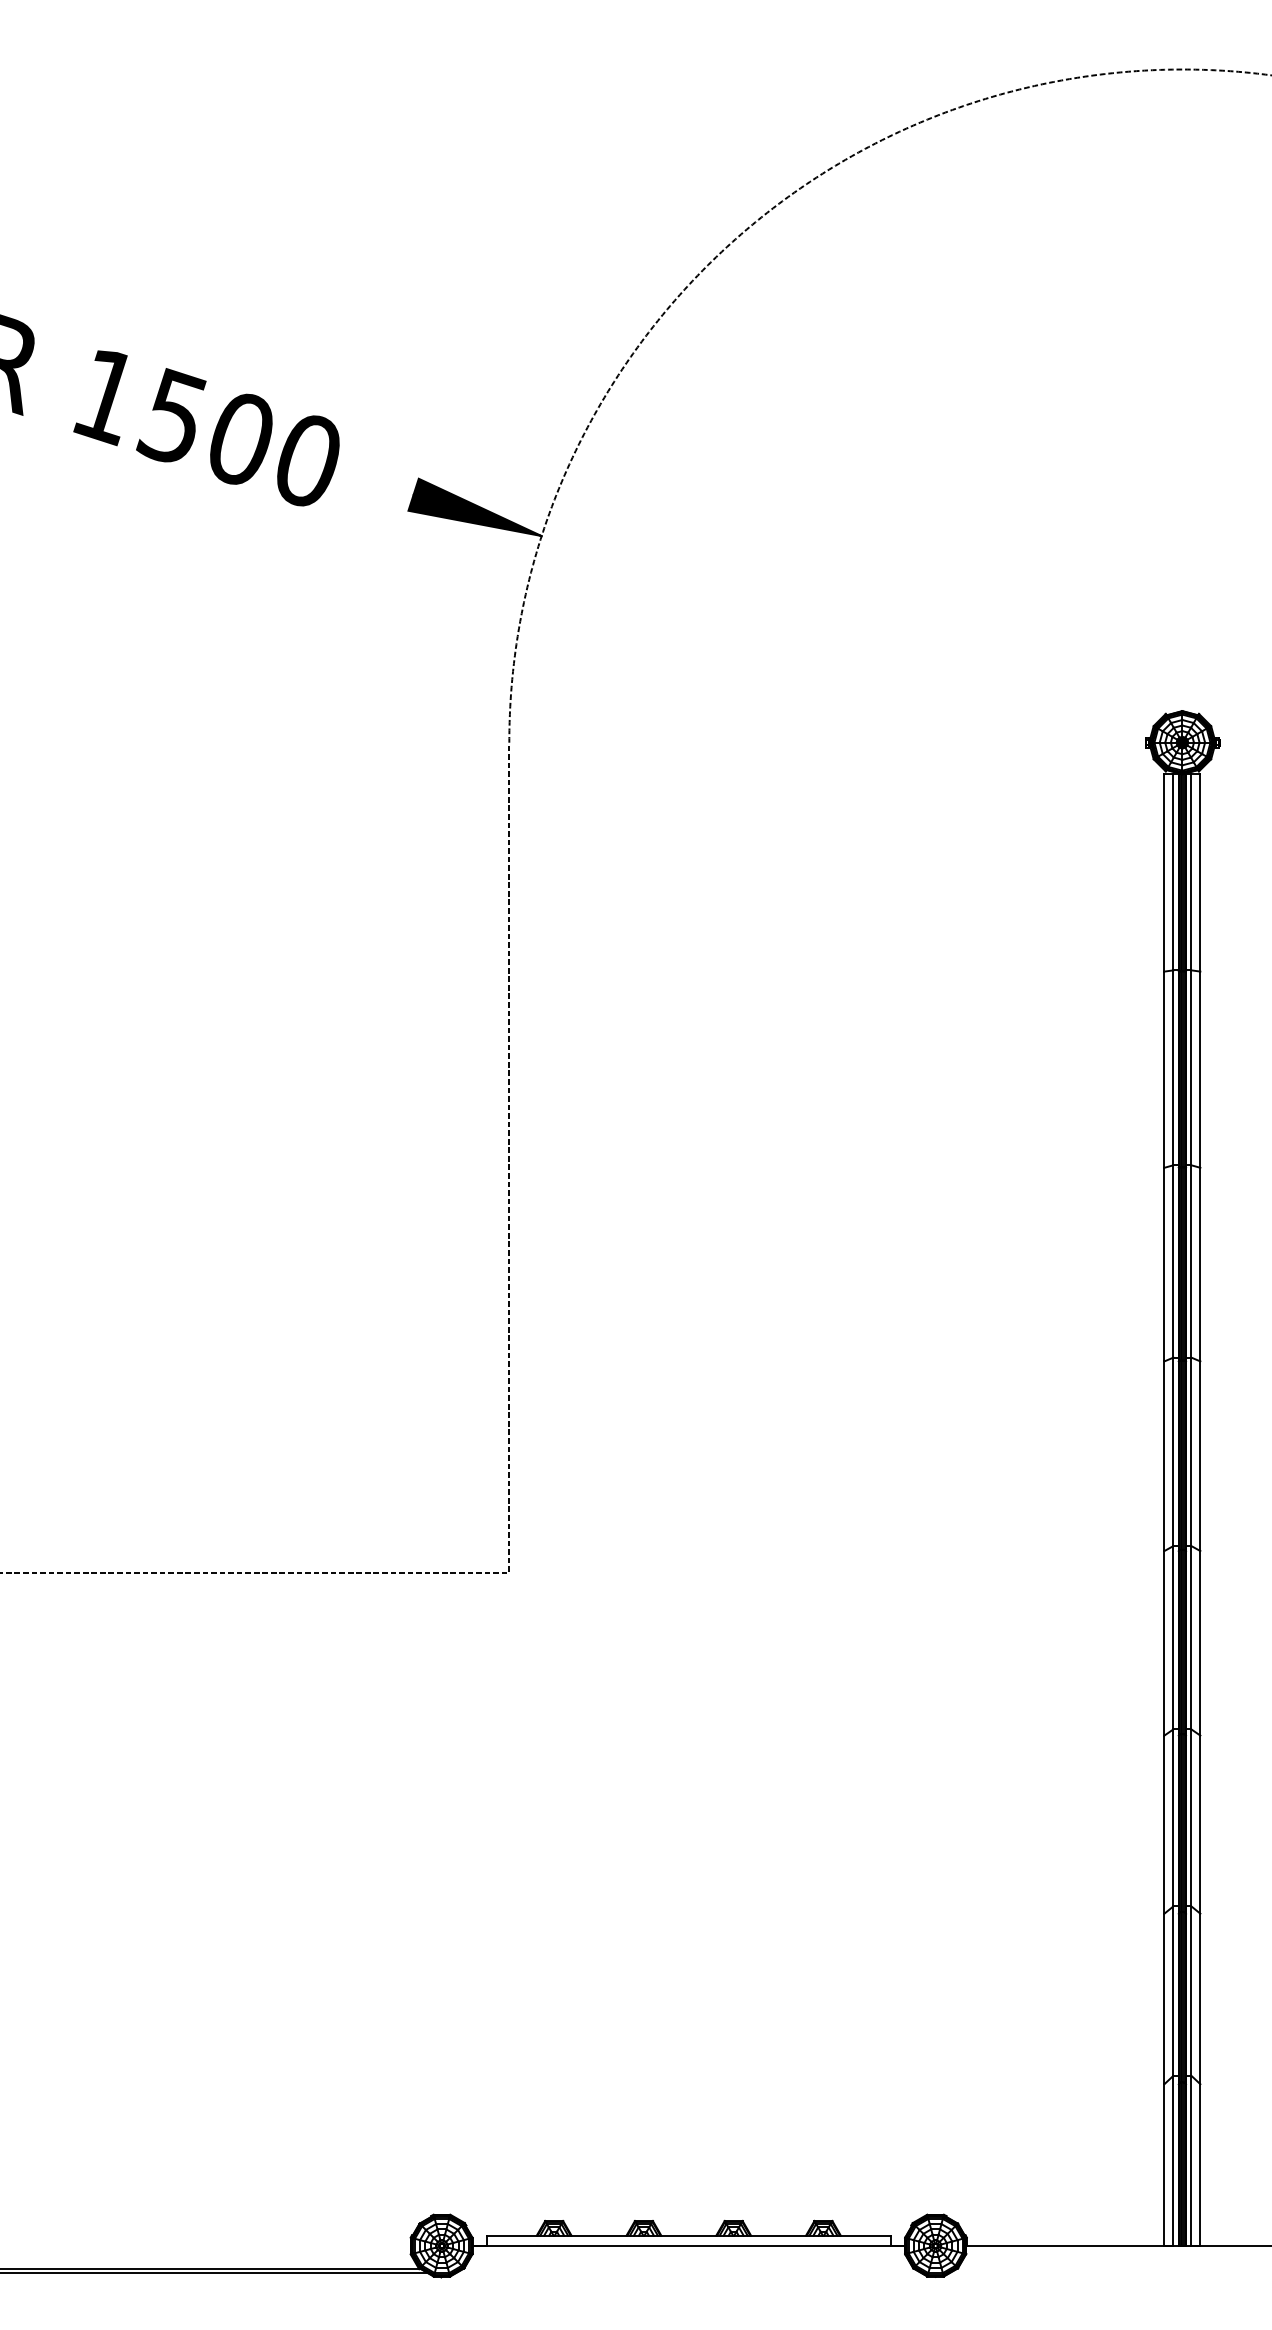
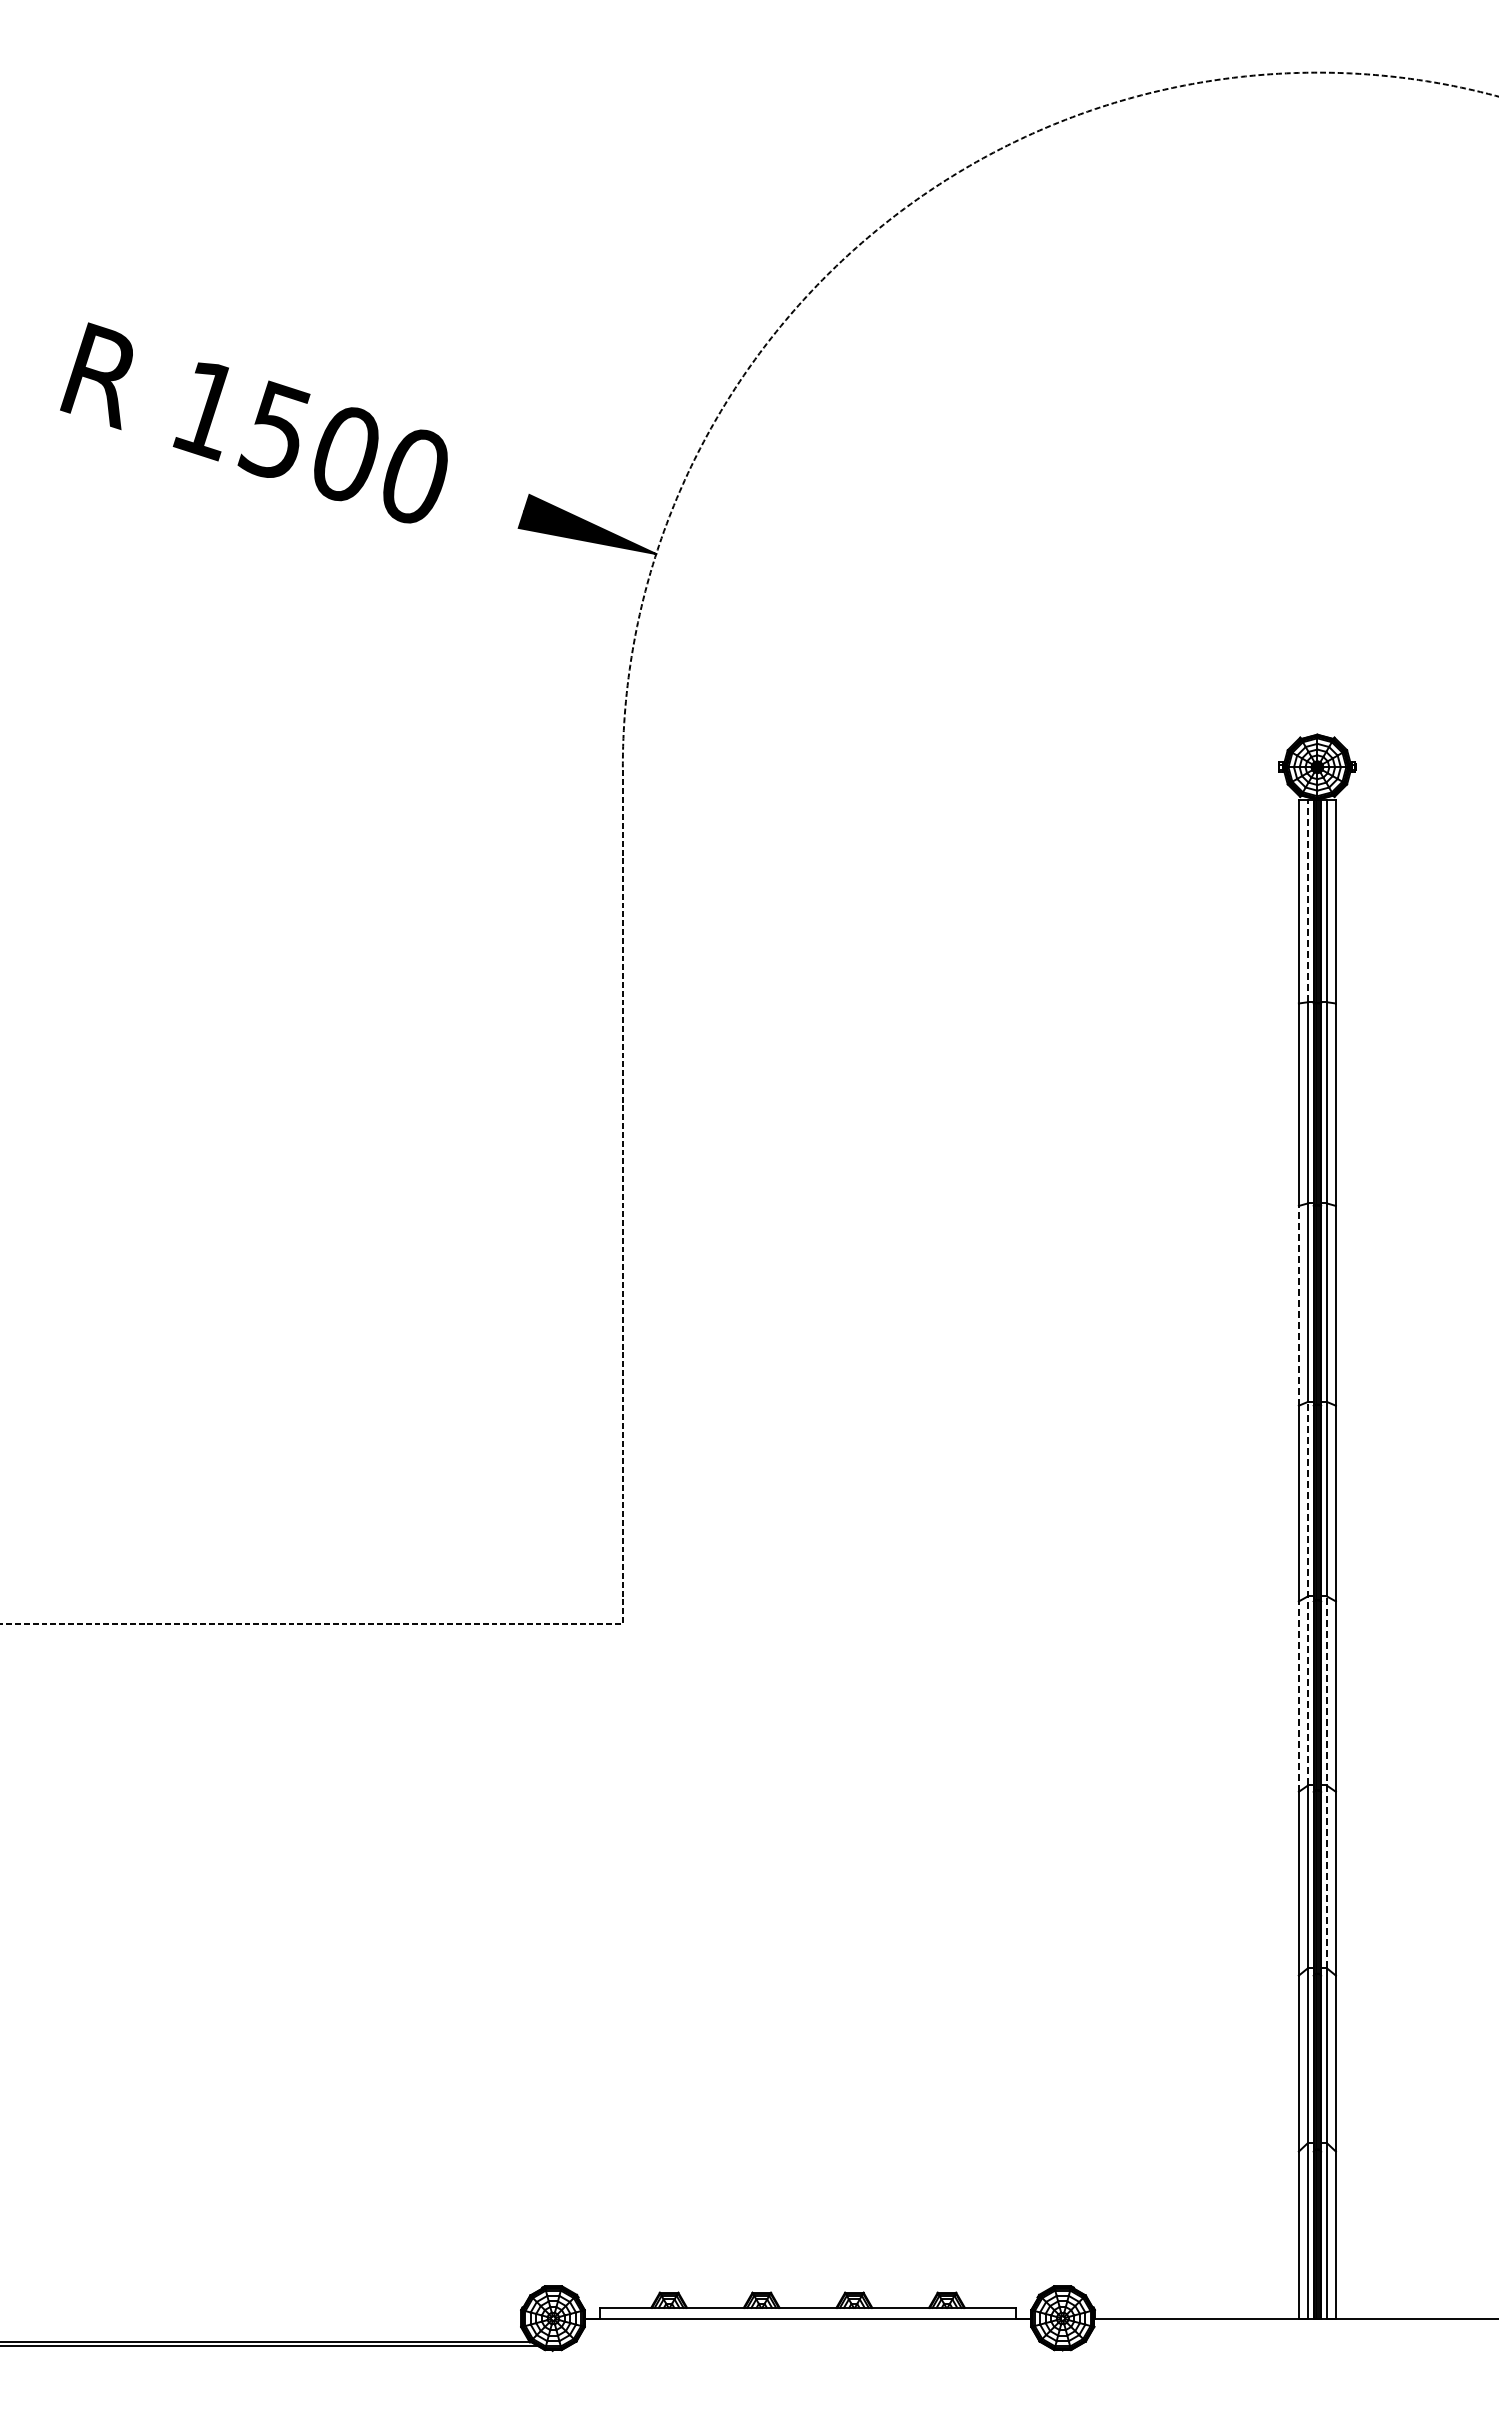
line: (1173, 871) -> (1308, 900), solid -> dashed
line: (1164, 1264) -> (1298, 1305), solid -> dashed
line: (1173, 1543) -> (1308, 1593), solid -> dashed
line: (1164, 1643) -> (1298, 1696), solid -> dashed
line: (1191, 1726) -> (1326, 1782), solid -> dashed

